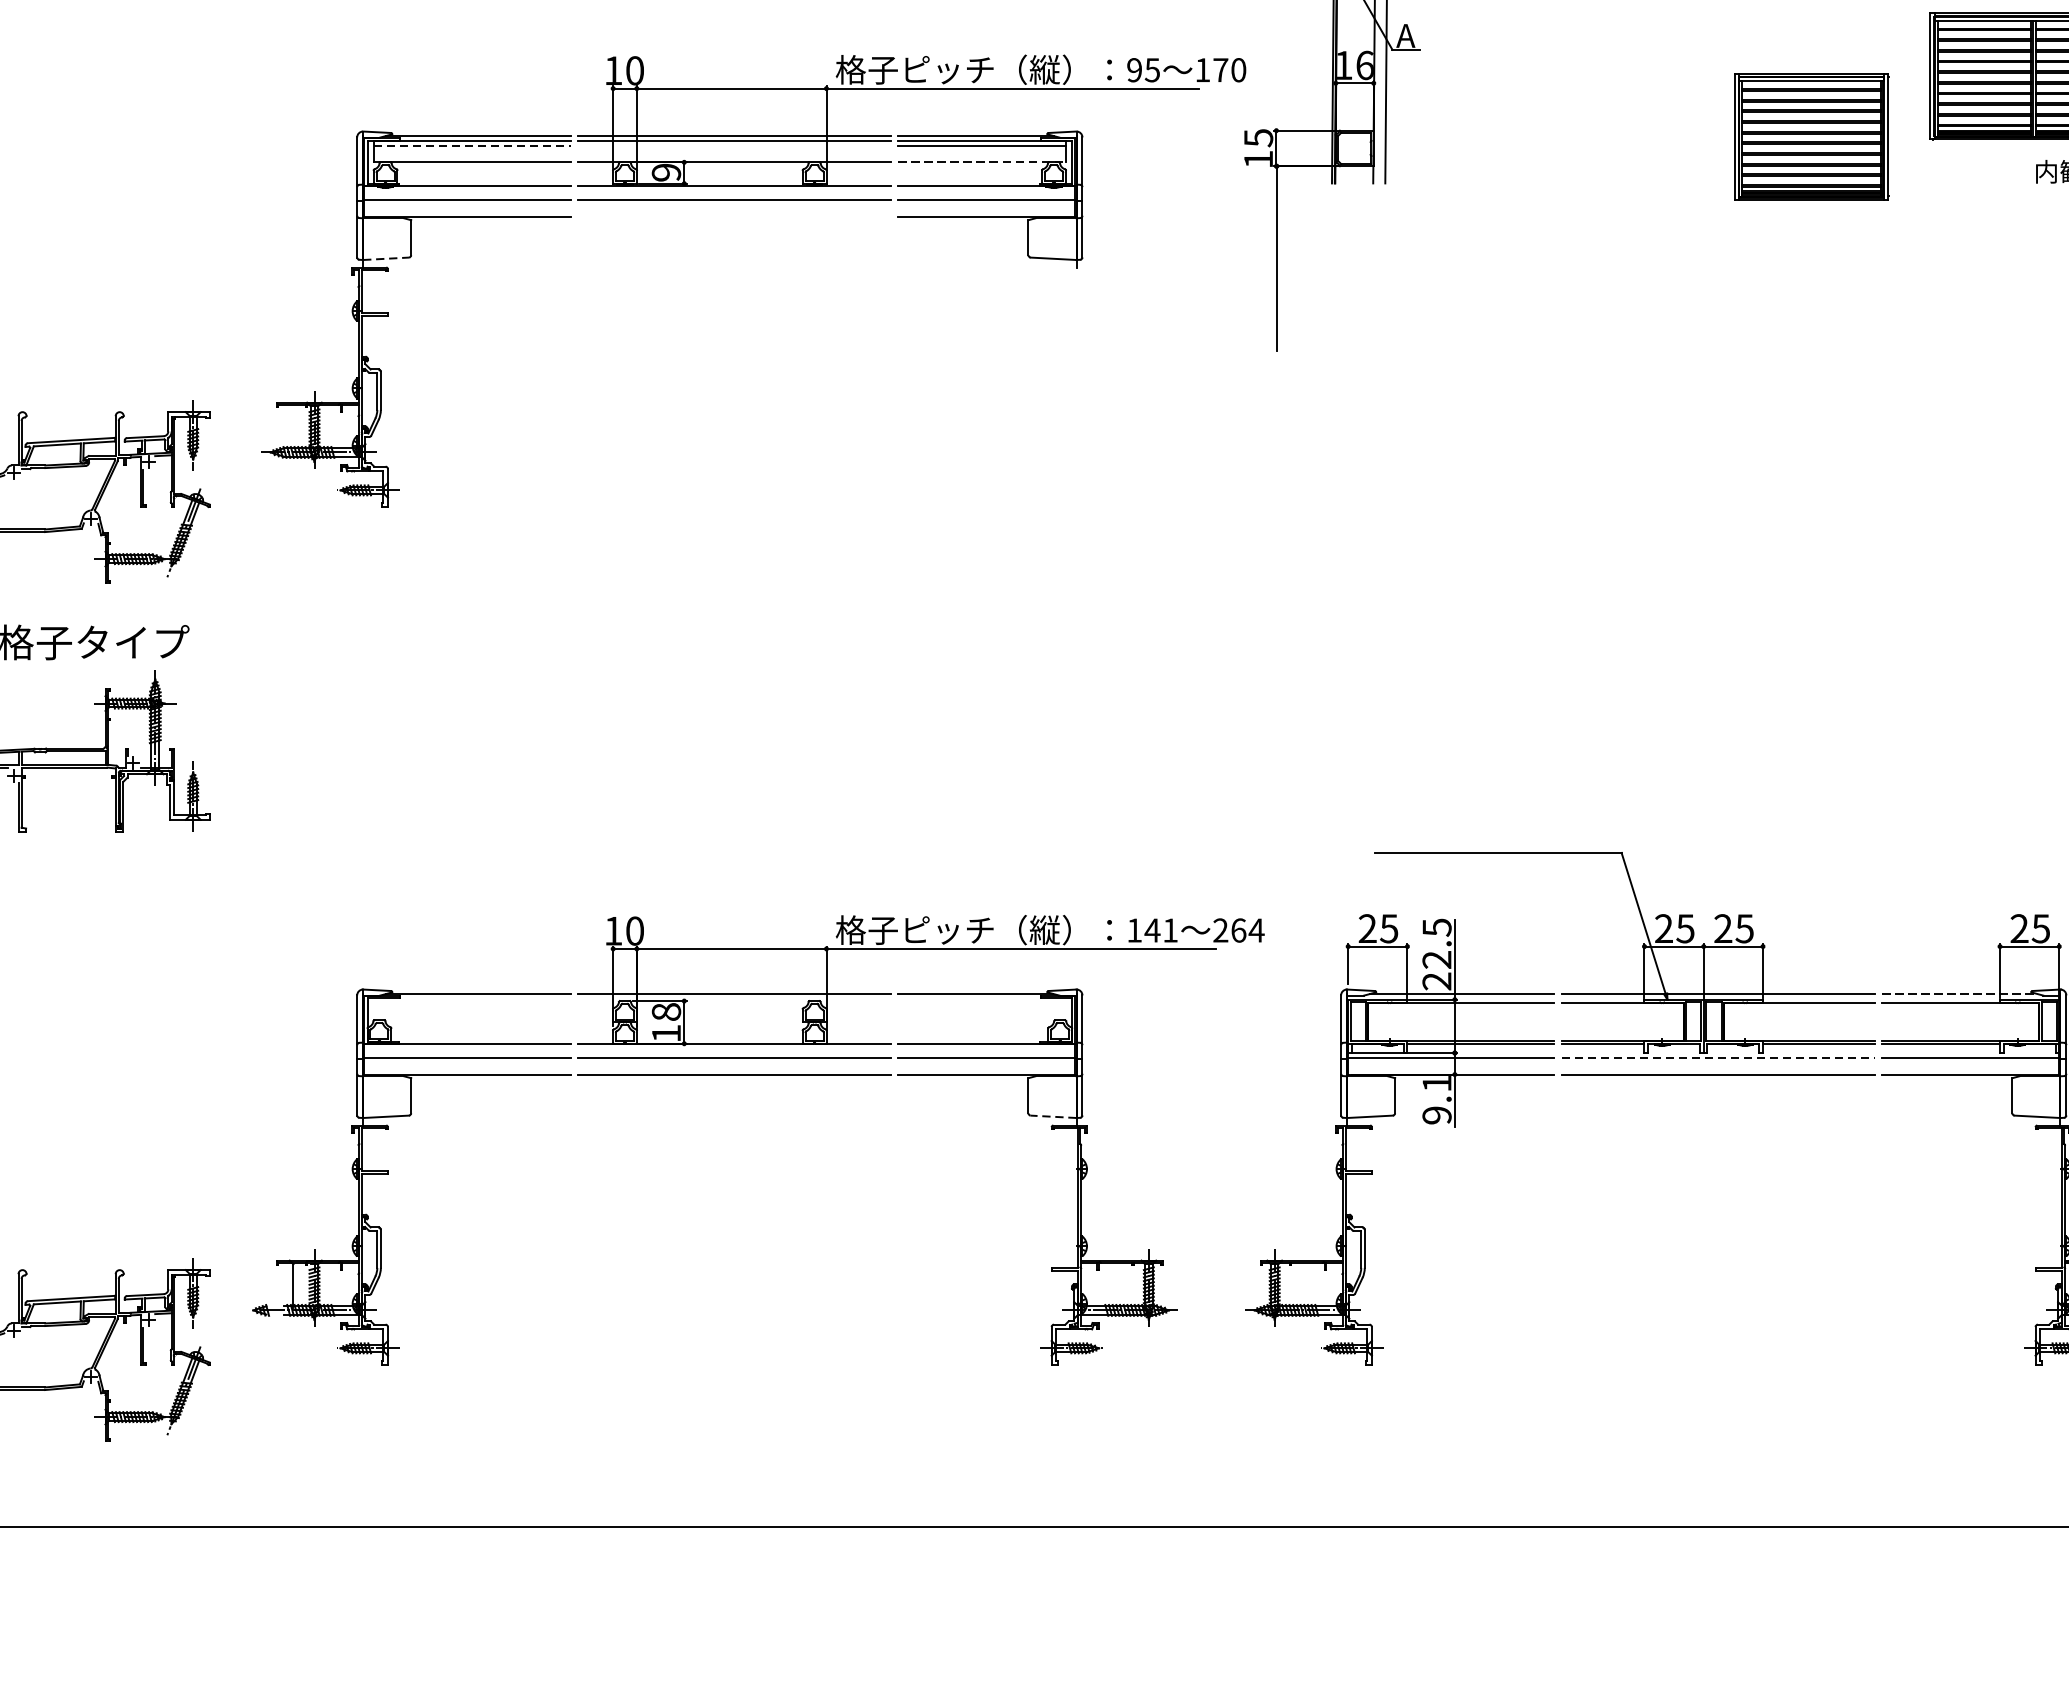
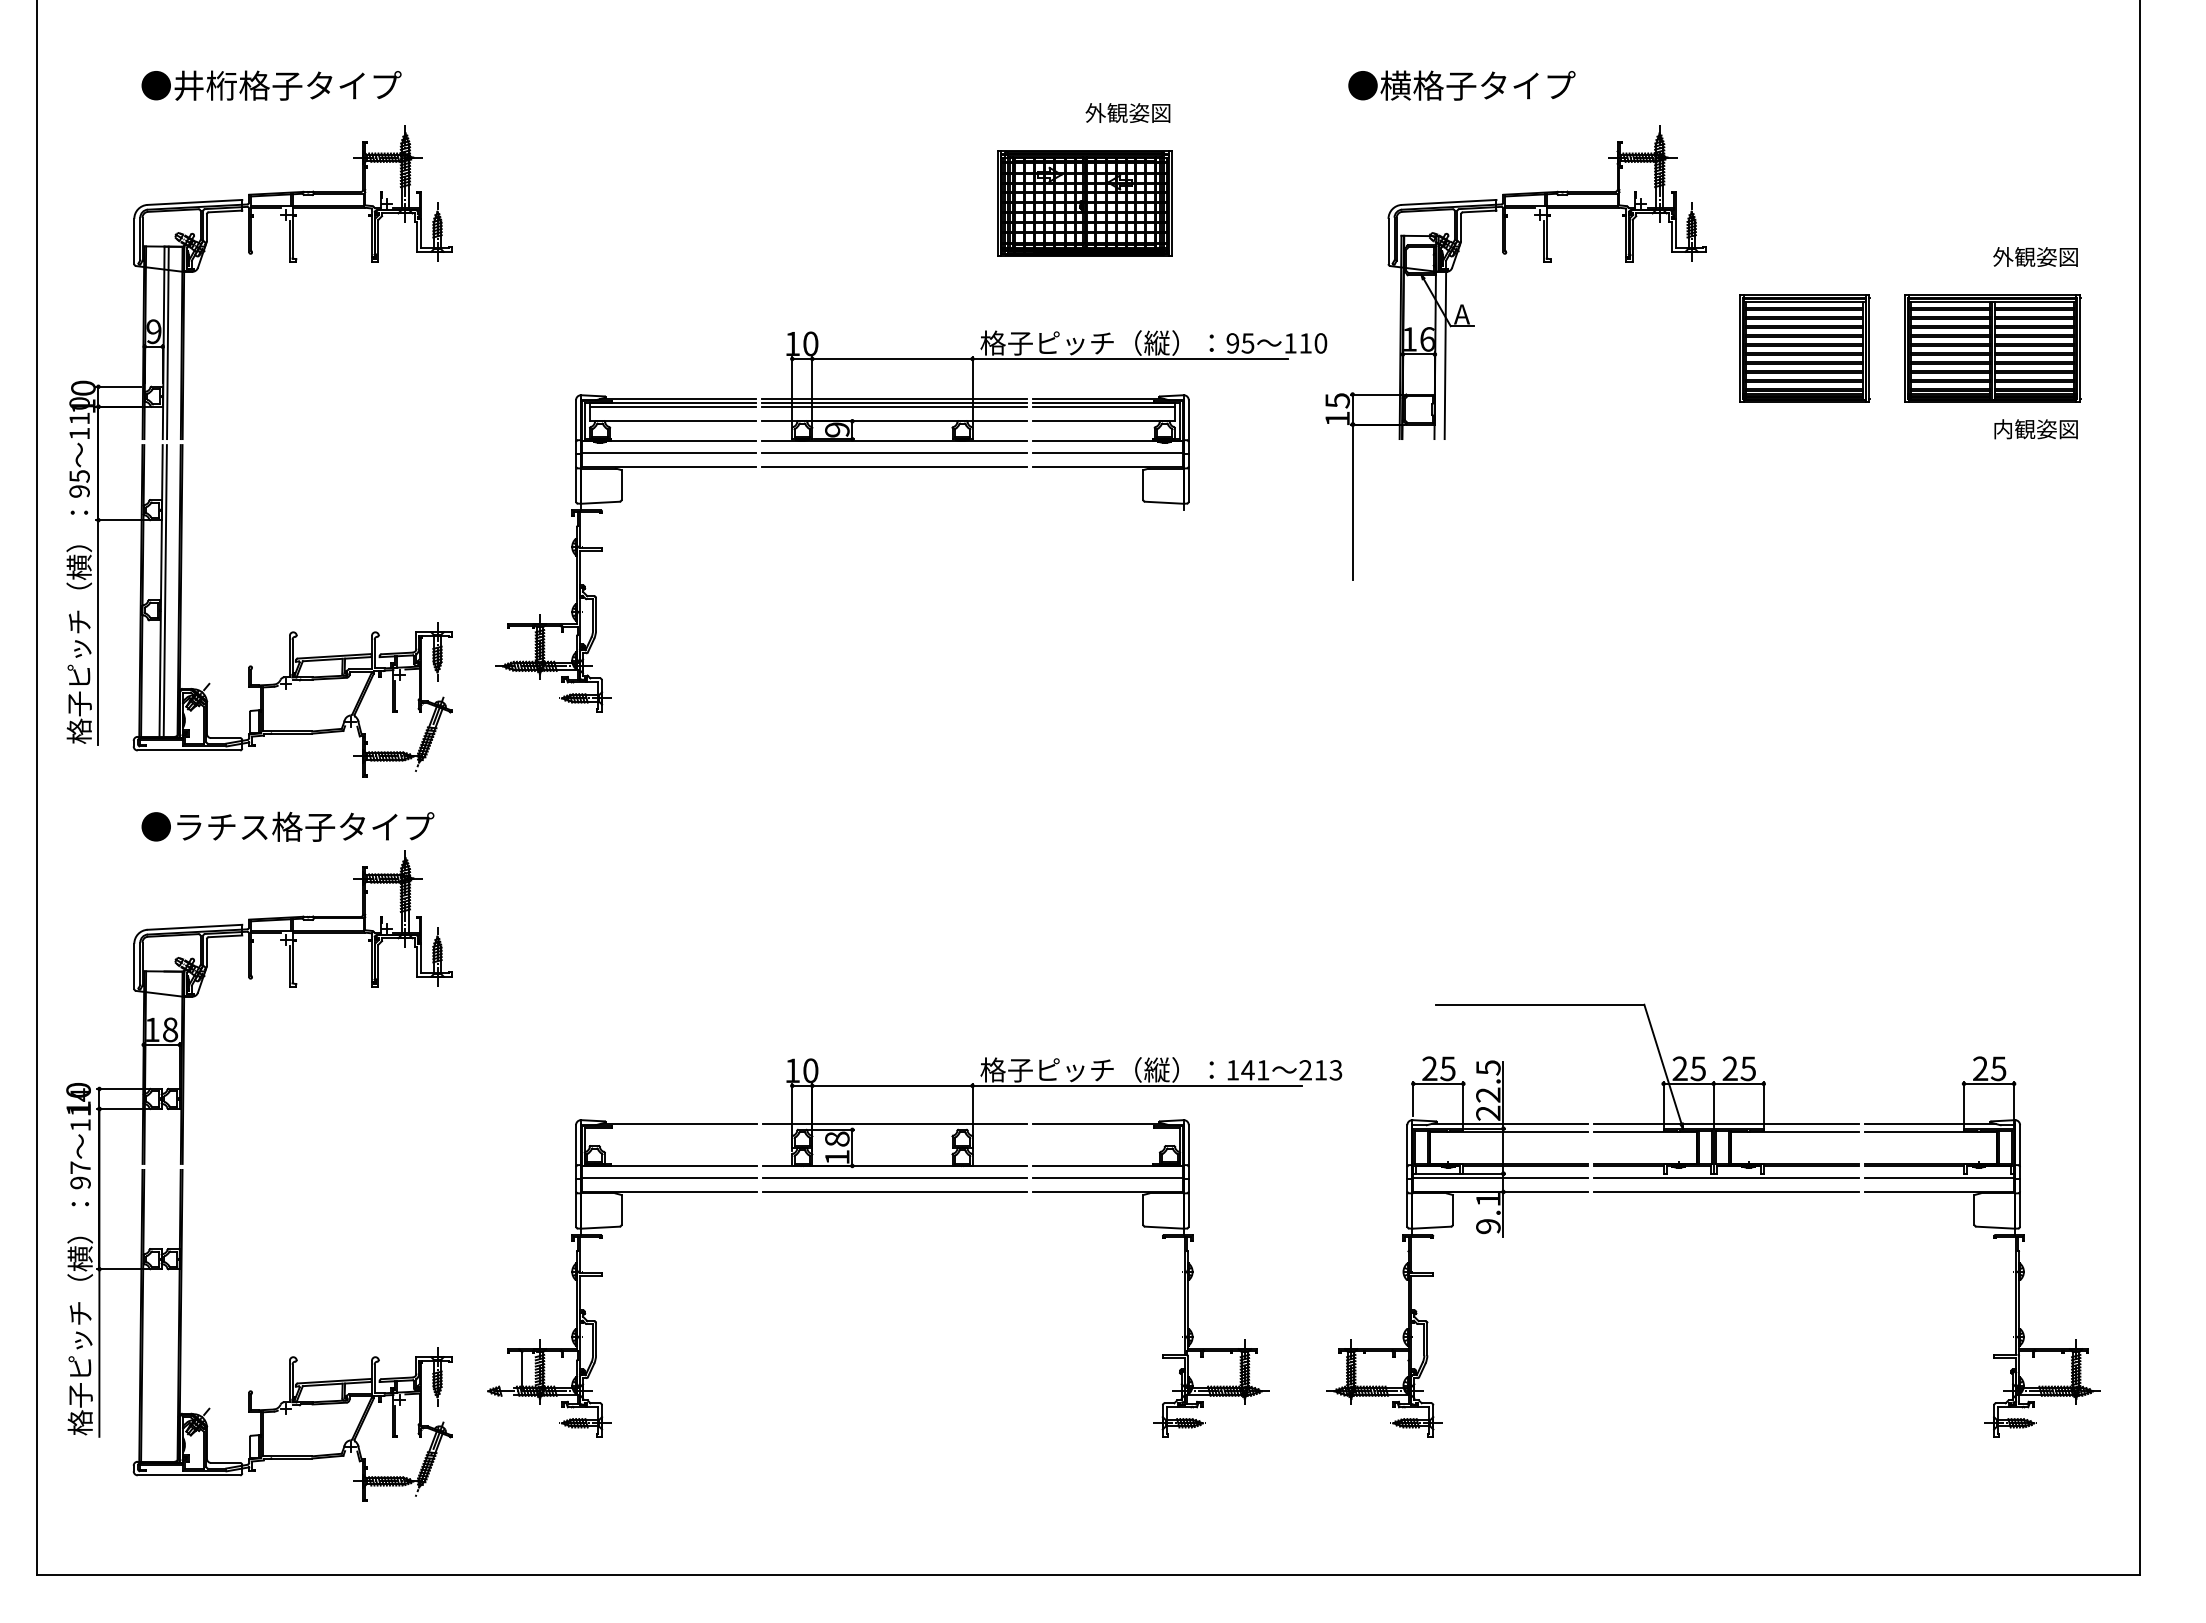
text: (1220, 70) -> (1305, 343), 170 -> 110
part: (1811, 136) -> (1804, 348), moved
line: (472, 146) -> (673, 407), dashed -> solid
line: (734, 146) -> (894, 407), added
line: (982, 162) -> (1104, 421), dashed -> solid
line: (734, 217) -> (894, 467), added
line: (386, 258) -> (600, 502), dashed -> solid
text: (1247, 930) -> (1328, 1070), 264 -> 213
line: (1960, 993) -> (1930, 1123), dashed -> solid
line: (1718, 1057) -> (1726, 1177), dashed -> solid
line: (1052, 1116) -> (1163, 1227), dashed -> solid

